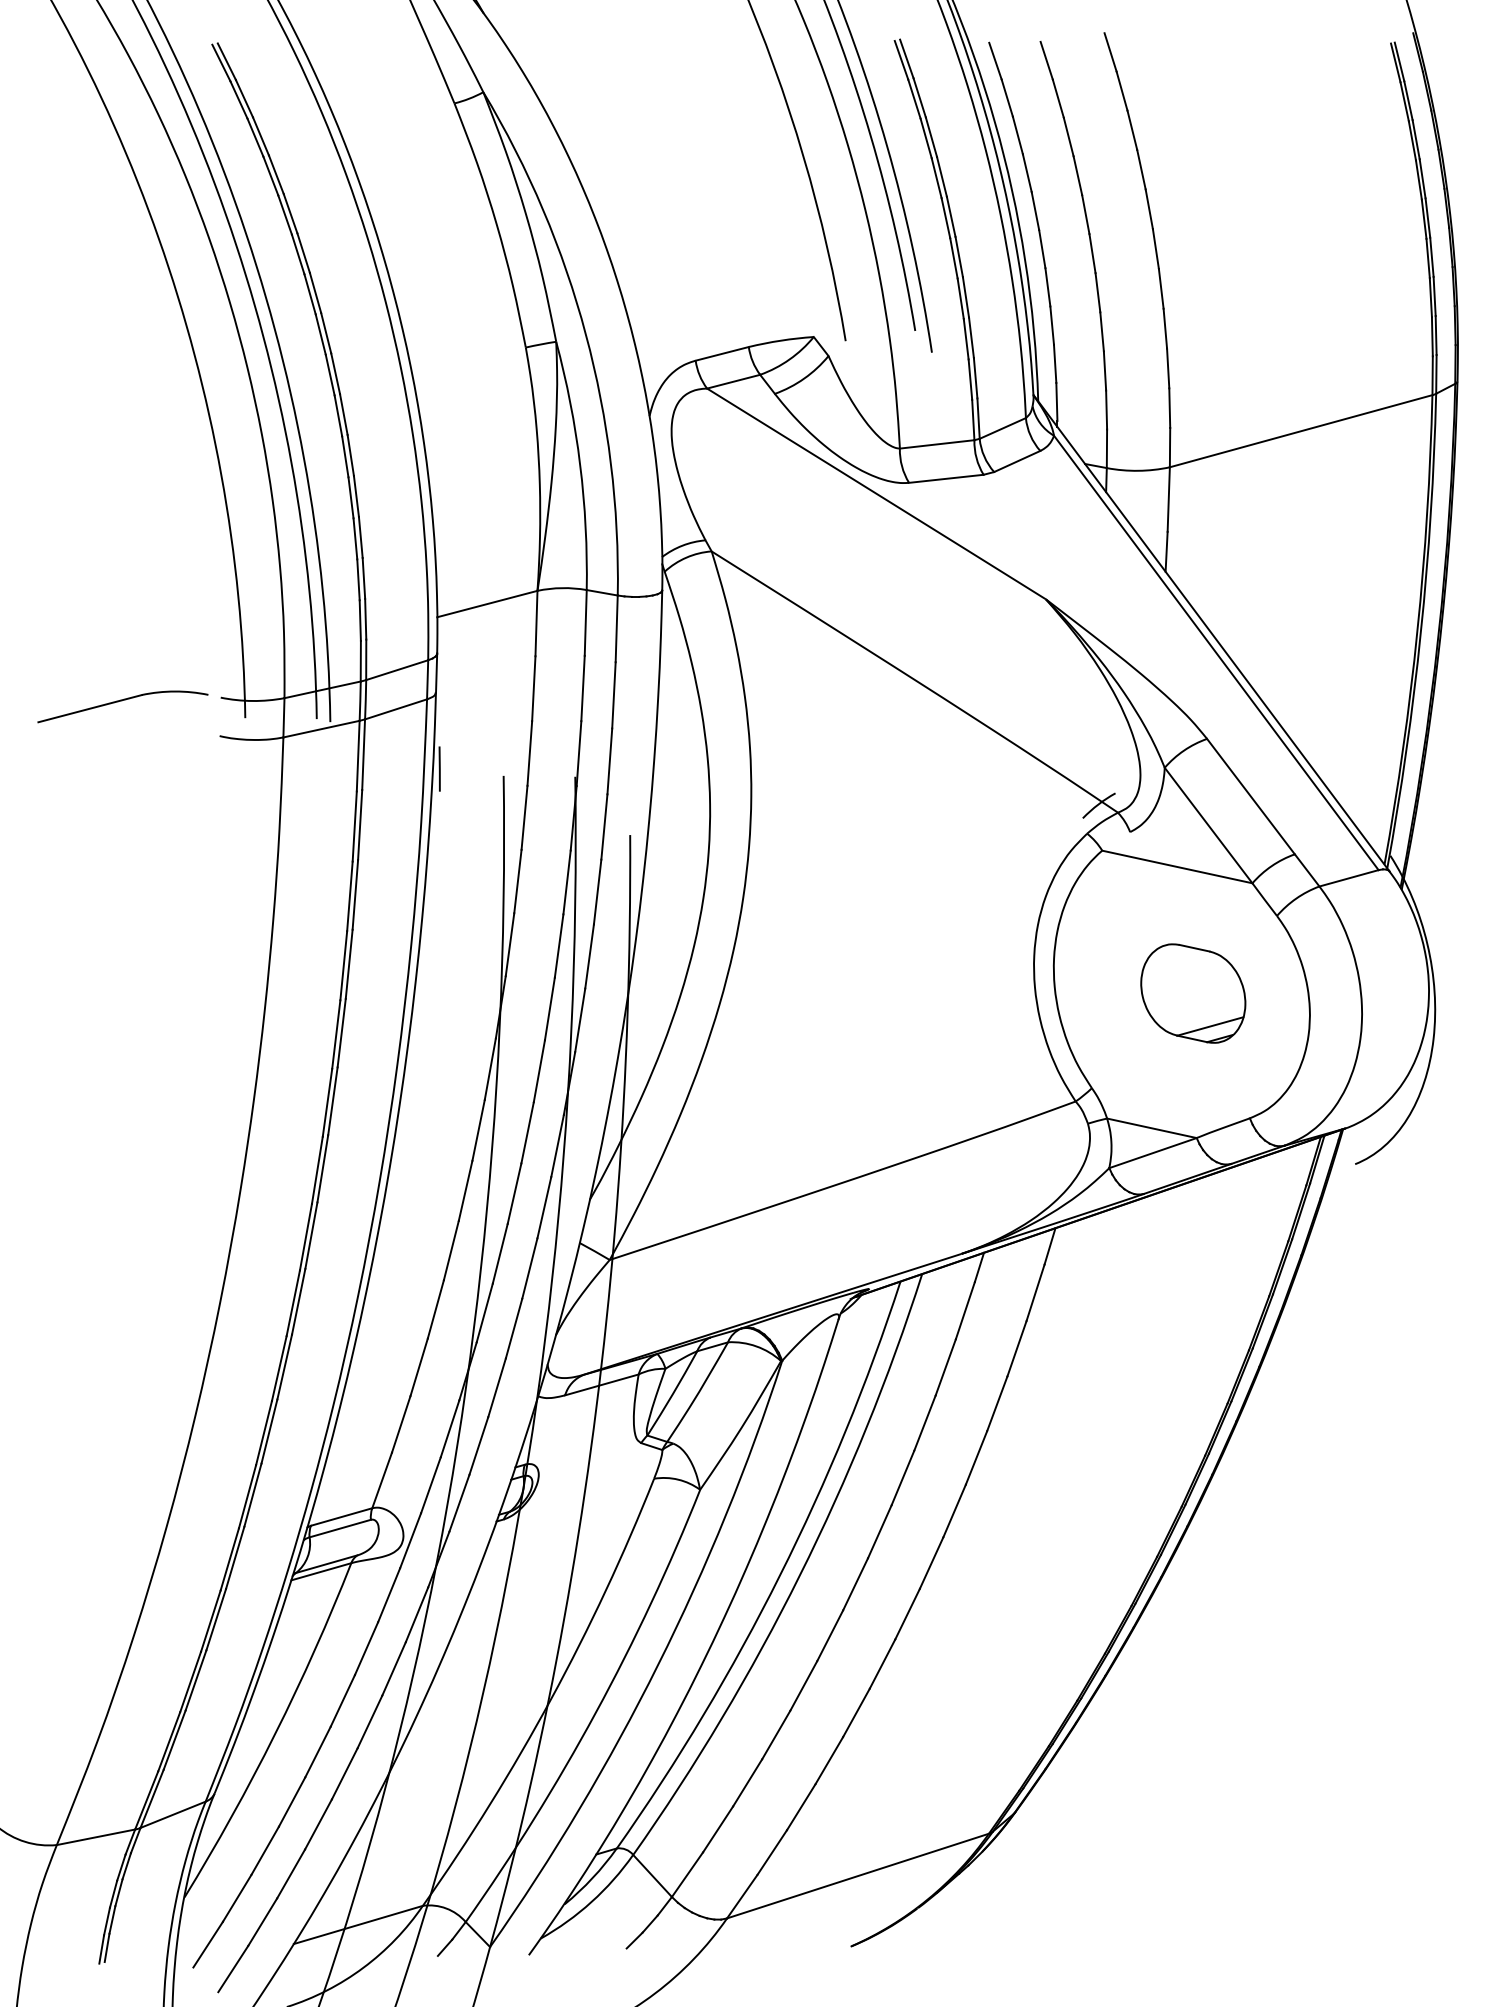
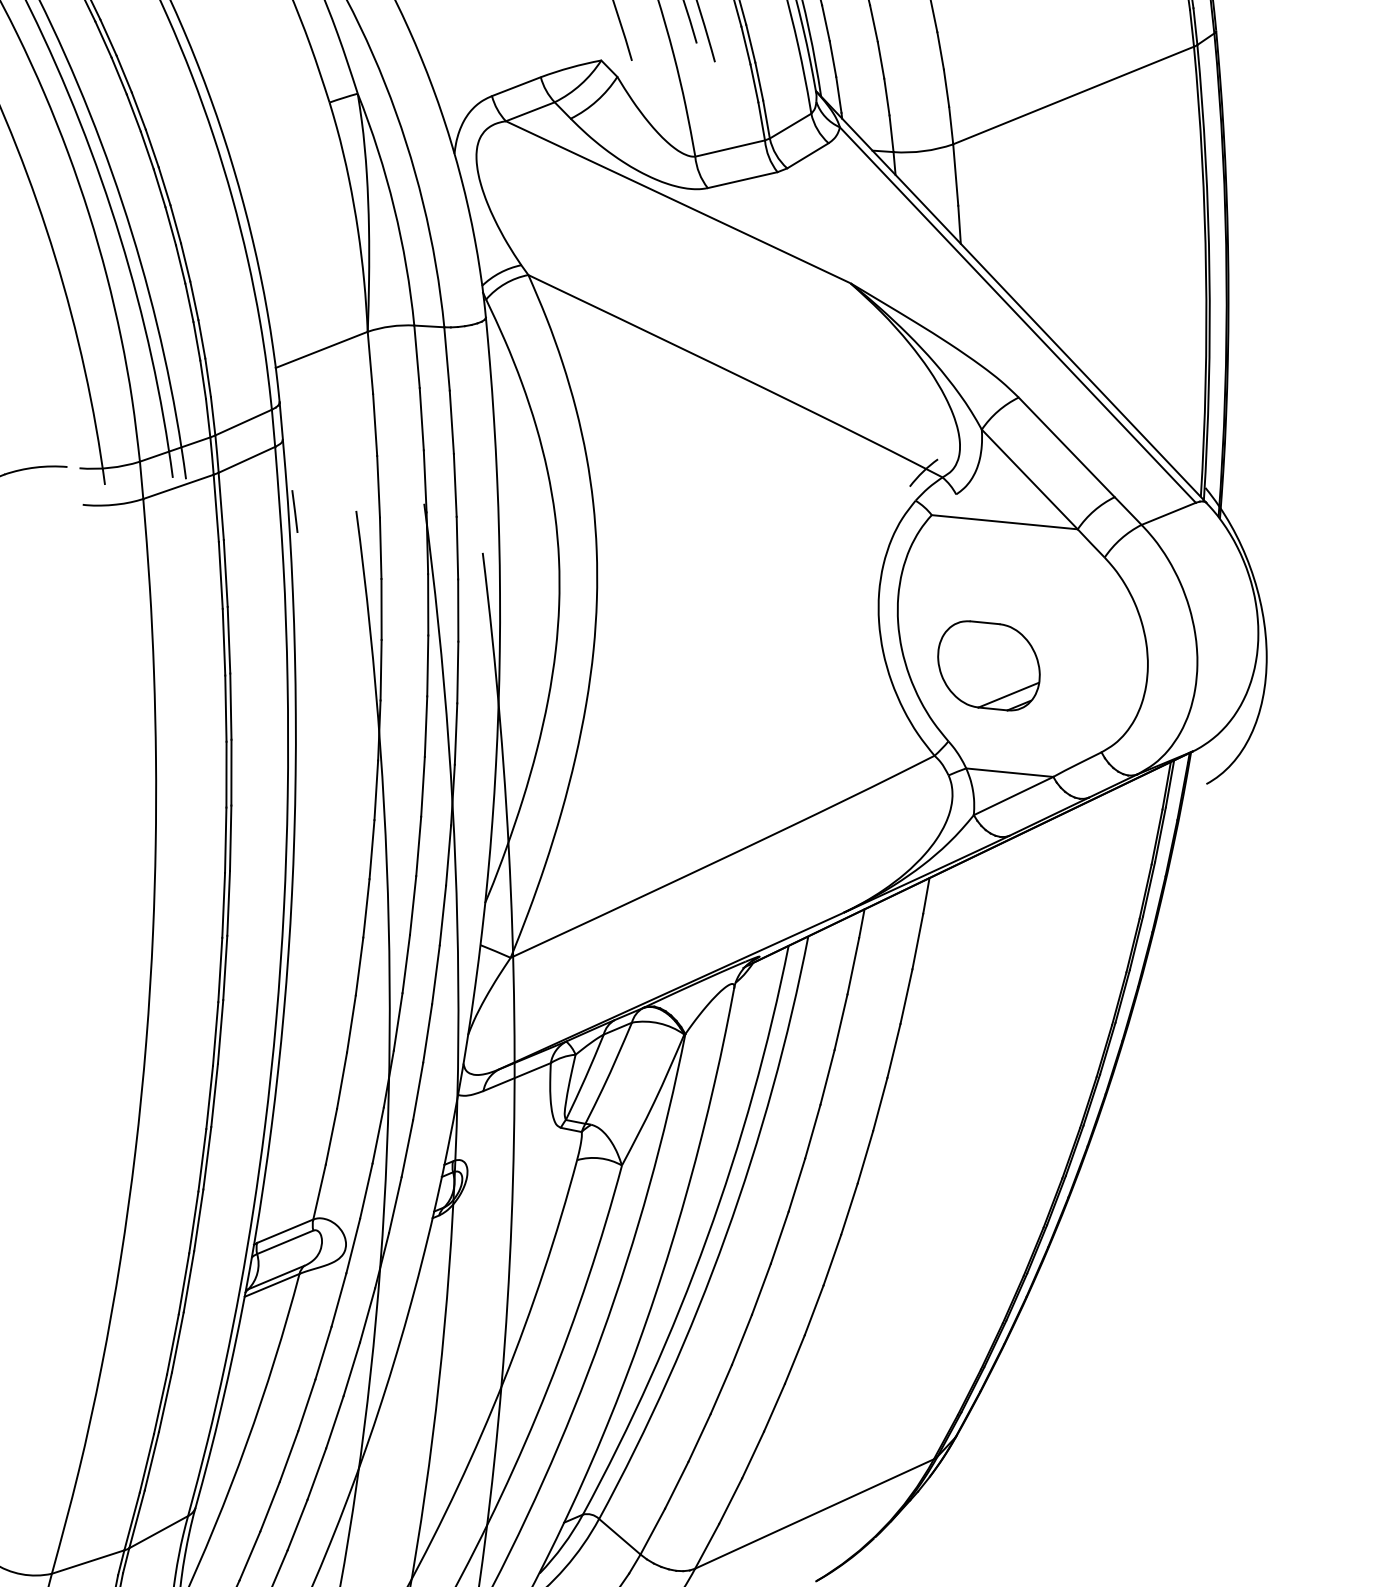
part: (1193, 993) -> (989, 665), moved

